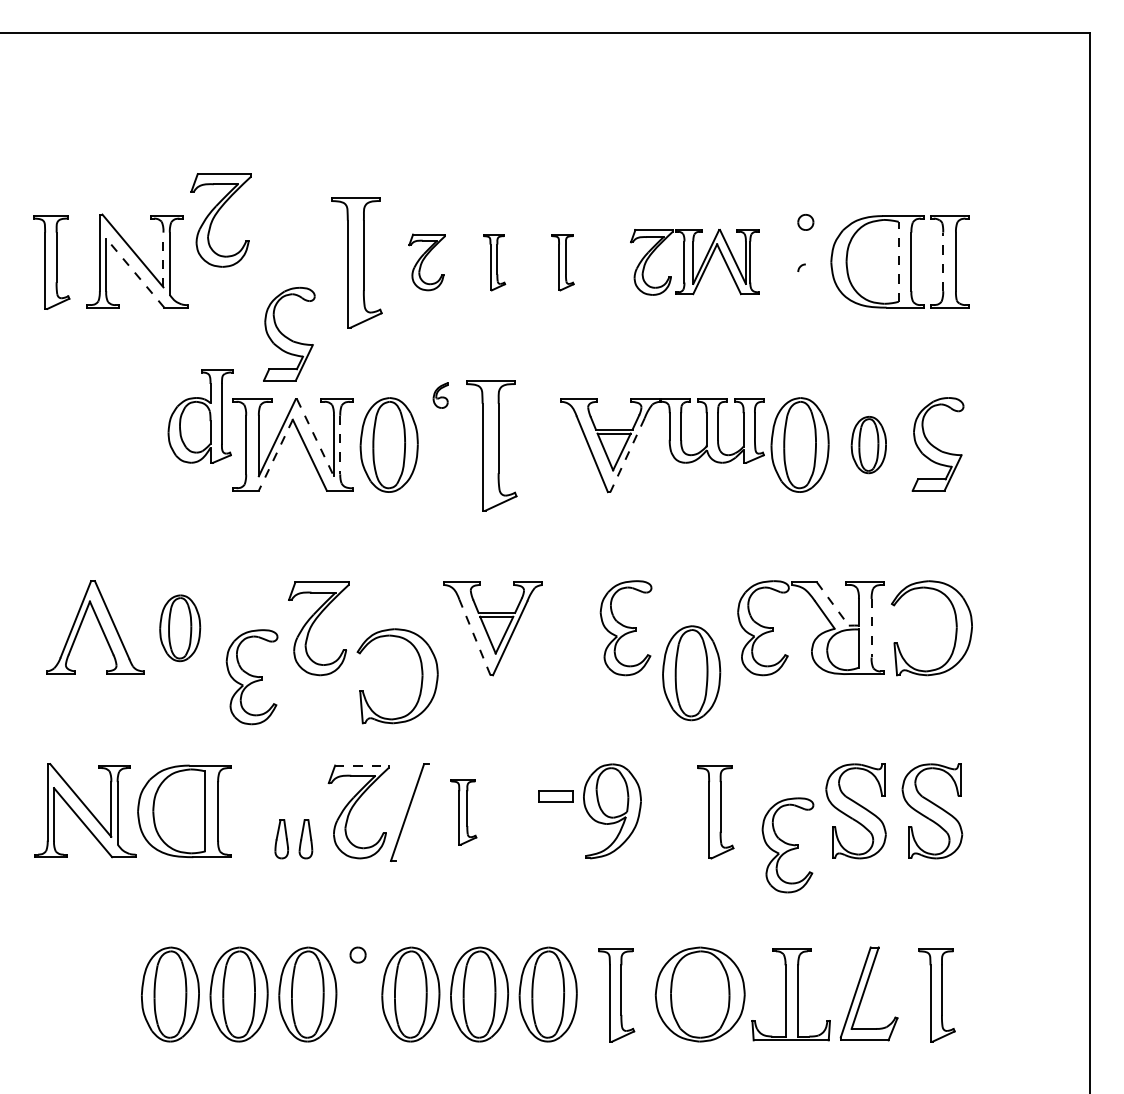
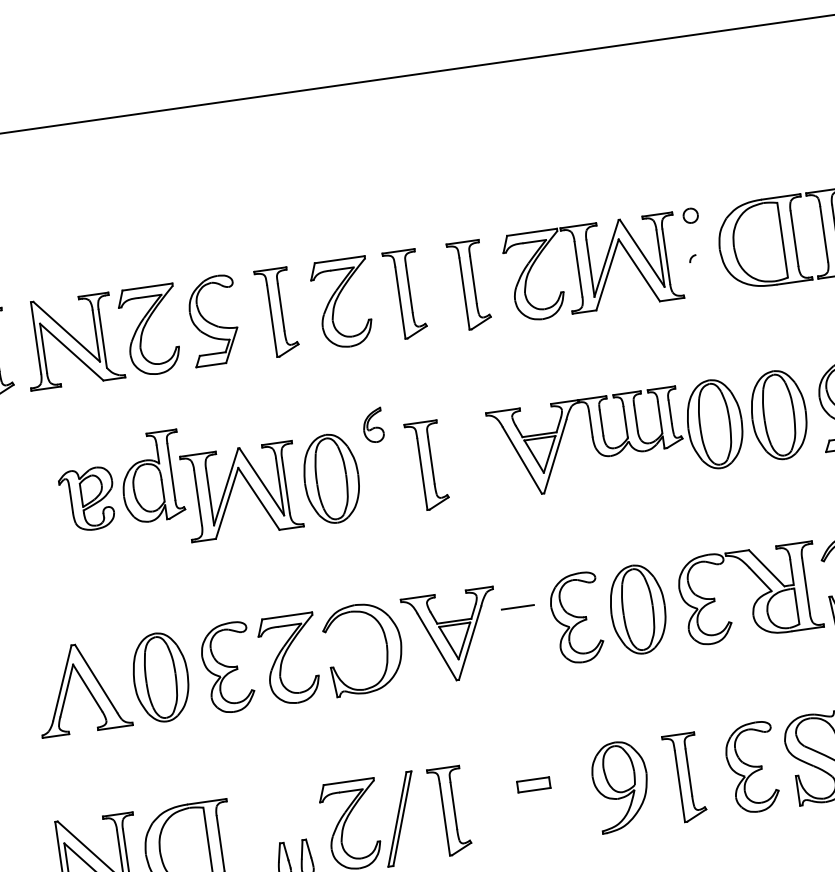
part: (214, 218) -> (144, 329), moved
line: (163, 259) -> (96, 335), dashed -> solid
line: (898, 261) -> (782, 239), dashed -> solid
line: (943, 261) -> (824, 233), dashed -> solid
part: (356, 262) -> (276, 312), size x0.71
part: (426, 262) -> (342, 303), size x1.67
part: (494, 262) -> (405, 294), size x1.67
part: (562, 262) -> (469, 285), size x1.67
part: (694, 262) -> (592, 267), size x1.43
line: (134, 272) -> (70, 351), dashed -> solid
part: (289, 333) -> (214, 319), moved
part: (440, 395) -> (372, 425), size x1.43
part: (130, 430) -> (88, 499), added
line: (315, 437) -> (261, 481), dashed -> solid
part: (868, 444) -> (778, 414), size x1.67
line: (340, 445) -> (286, 485), dashed -> solid
part: (491, 445) -> (427, 465), size x0.71
line: (275, 455) -> (226, 503), dashed -> solid
line: (627, 455) -> (555, 456), dashed -> solid
line: (832, 604) -> (766, 568), dashed -> solid
line: (565, 607) -> (517, 607), added
part: (179, 628) -> (160, 677), size x1.43
line: (871, 628) -> (805, 585), dashed -> solid
line: (475, 637) -> (437, 646), dashed -> solid
part: (691, 673) -> (637, 609), moved
part: (421, 676) -> (386, 645), moved
part: (251, 677) -> (227, 668), moved
line: (361, 765) -> (348, 781), dashed -> solid
part: (612, 811) -> (621, 786), moved
line: (412, 812) -> (402, 818), added
part: (463, 812) -> (449, 811), size x1.43
part: (787, 845) -> (751, 767), moved

